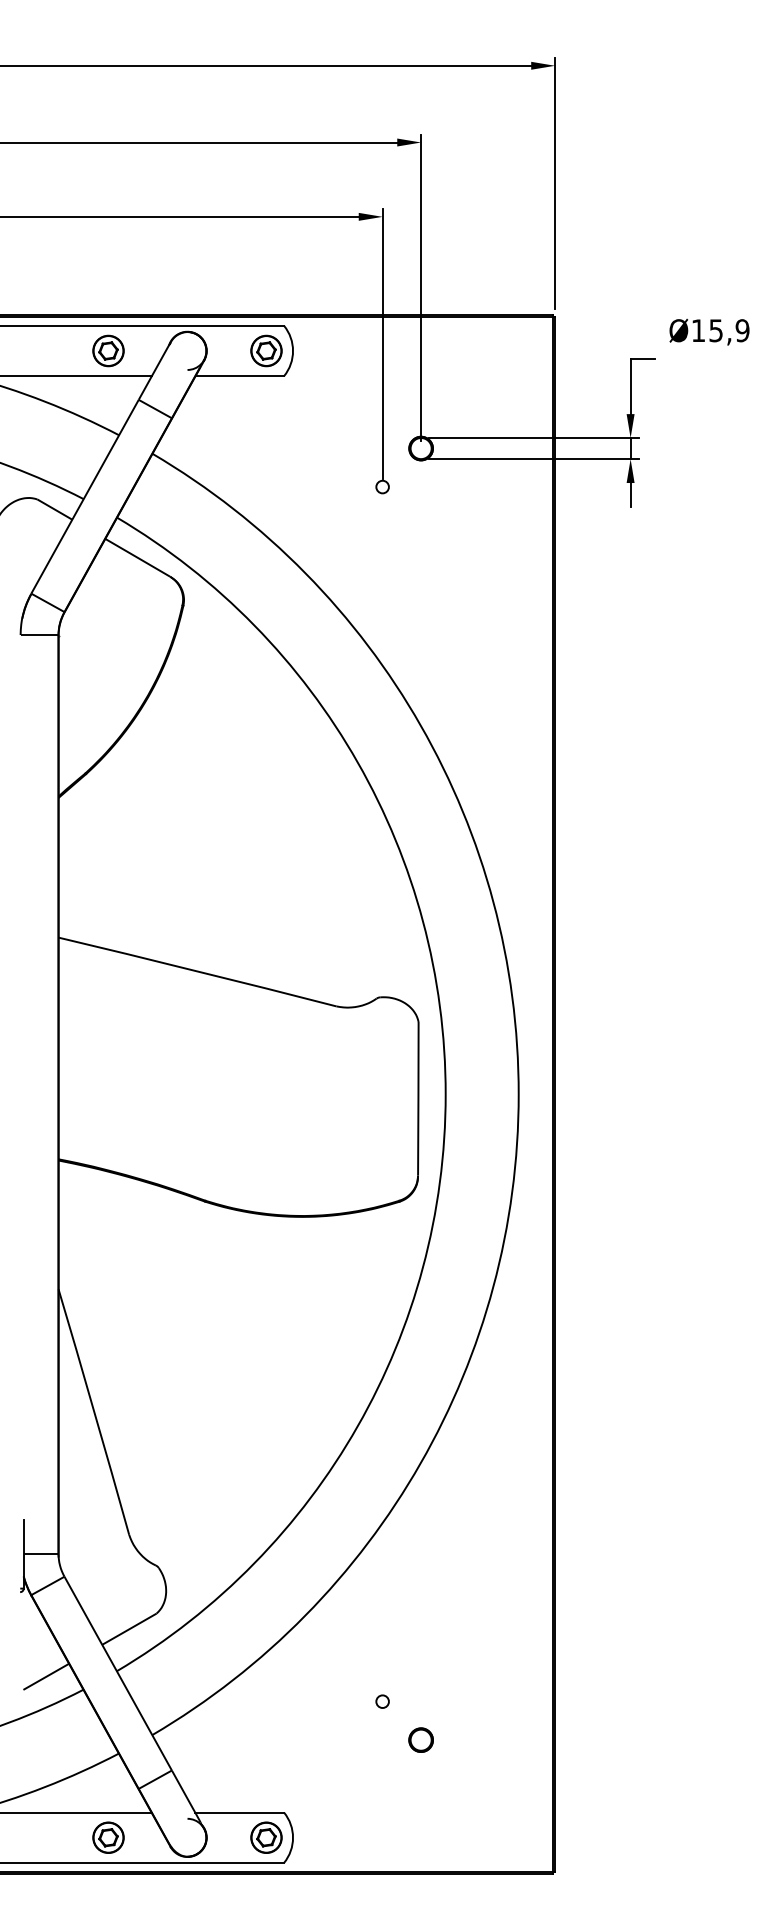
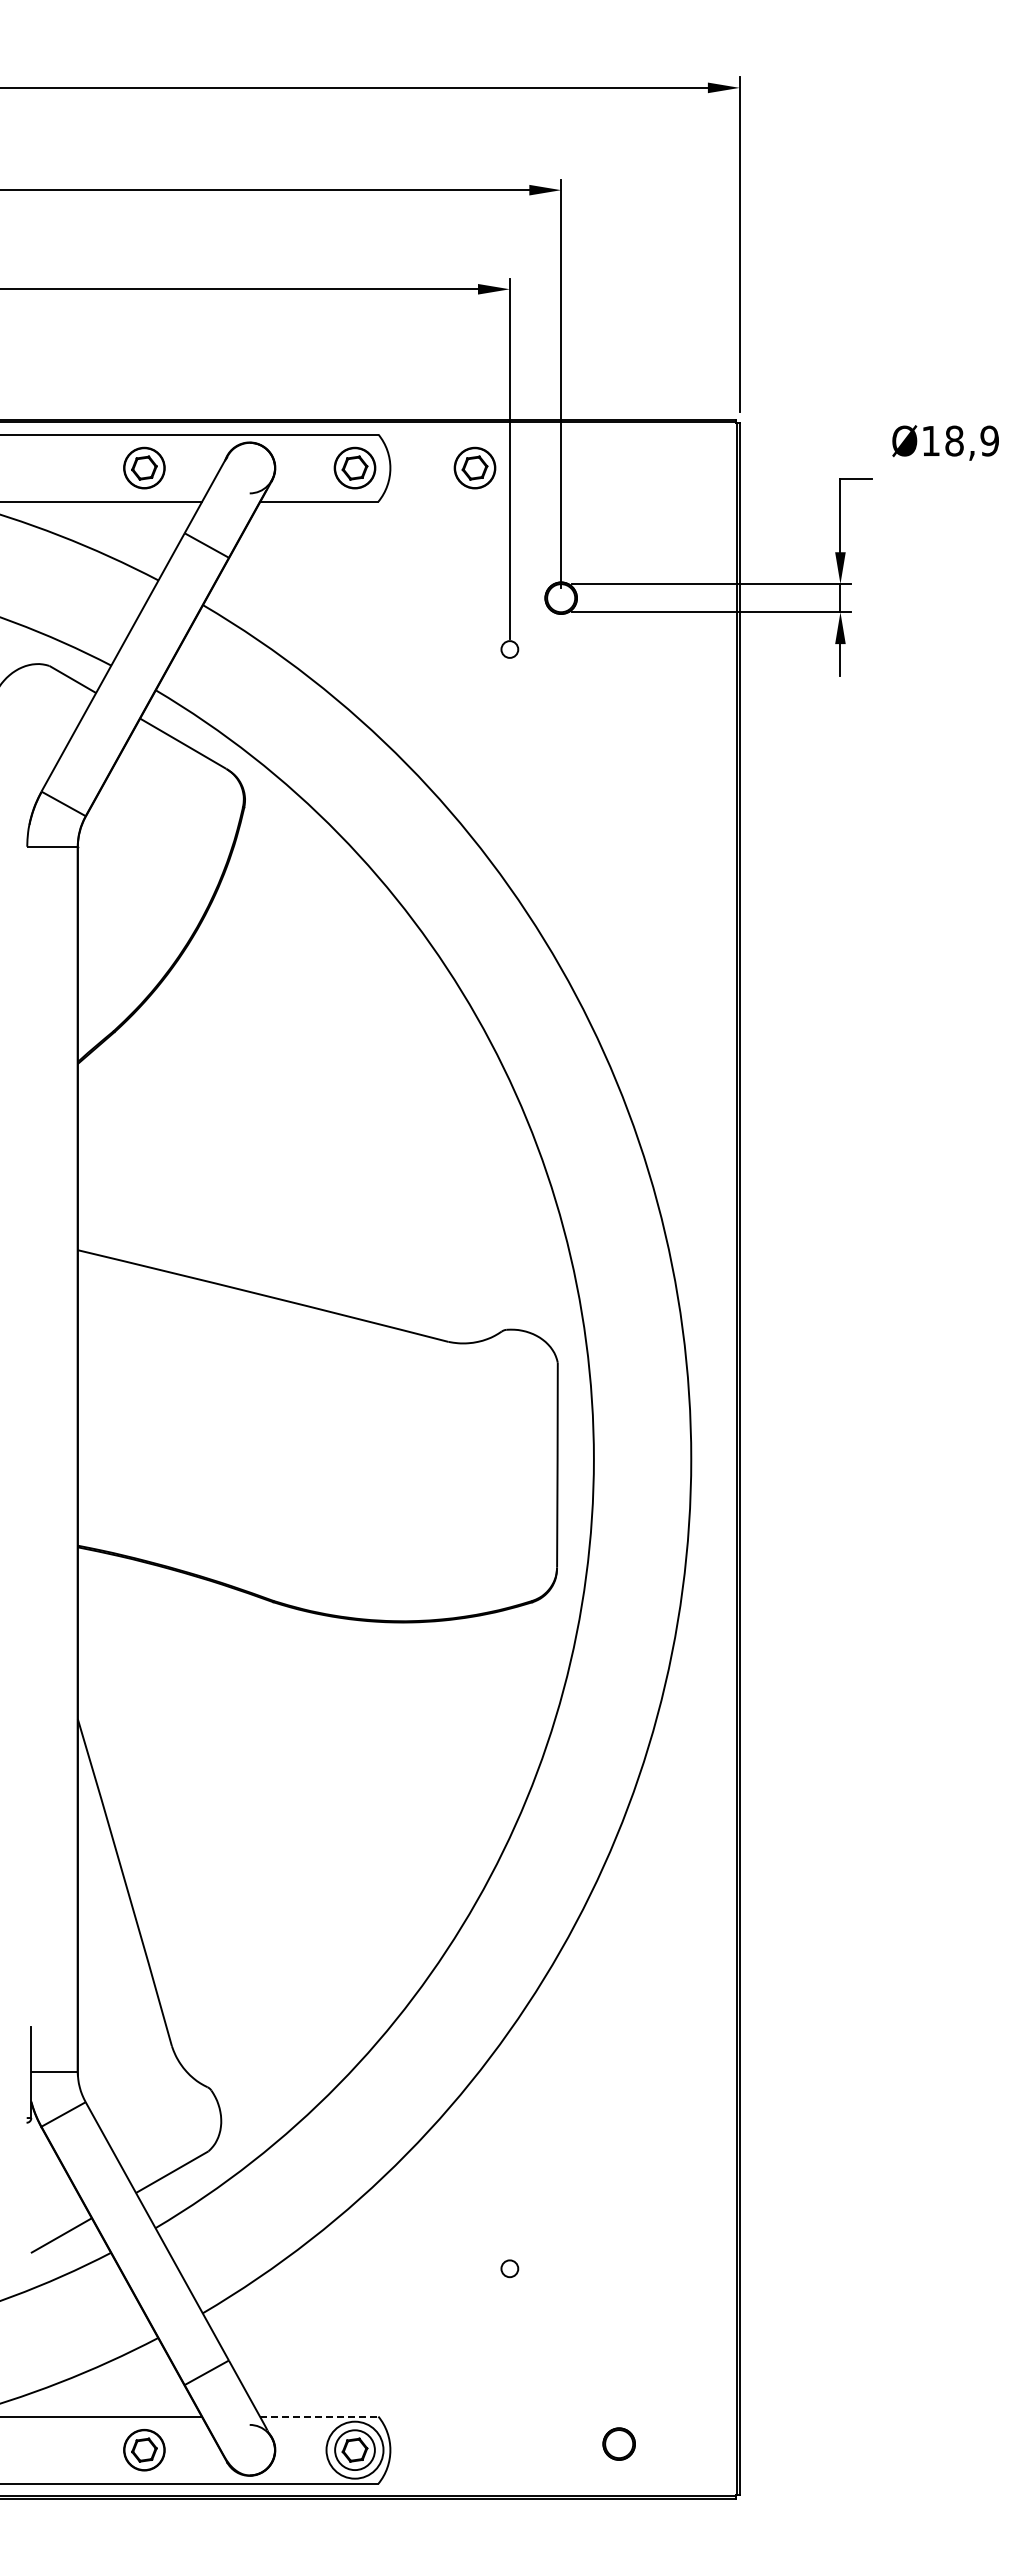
text: (716, 330) -> (954, 440), Ø15,9 -> Ø18,9
part: (356, 350) -> (474, 467), added
part: (420, 1739) -> (618, 2443), moved
line: (239, 1812) -> (319, 2416), solid -> dashed
circle: (266, 1837) -> (354, 2449), size x1.4

